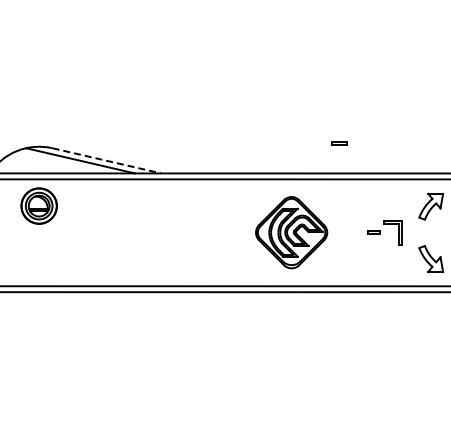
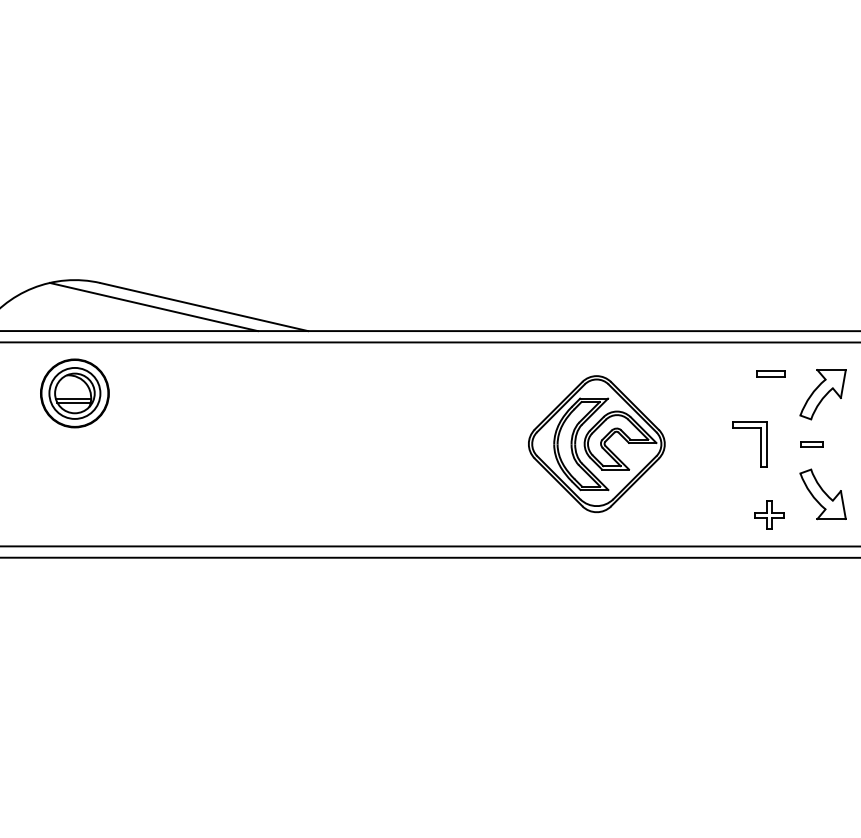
part: (339, 143) -> (770, 373), moved
line: (107, 160) -> (205, 306), dashed -> solid
part: (291, 232) -> (596, 443), moved
part: (373, 232) -> (810, 443), moved
part: (403, 269) -> (770, 514), added

